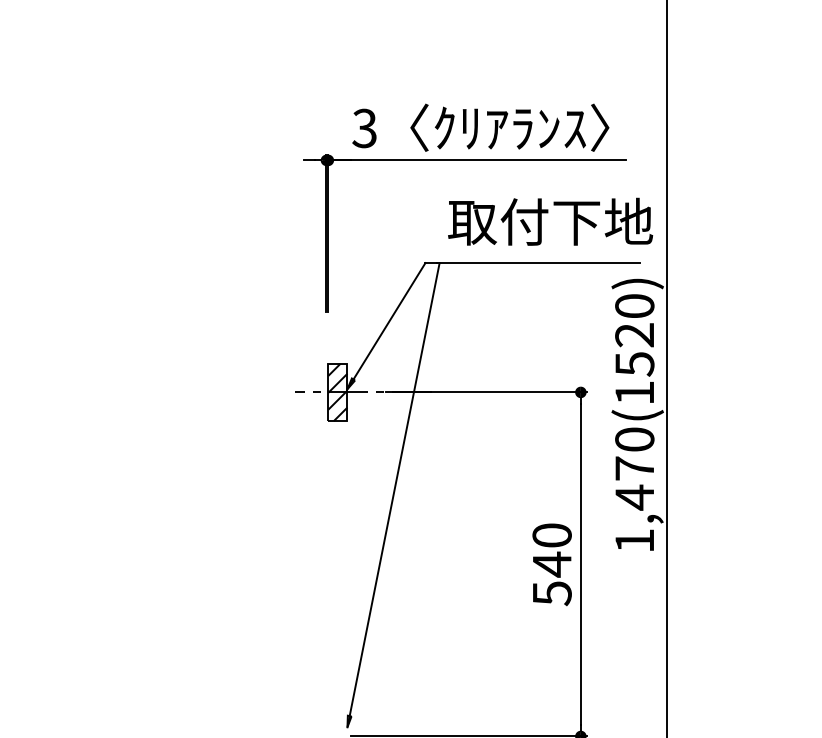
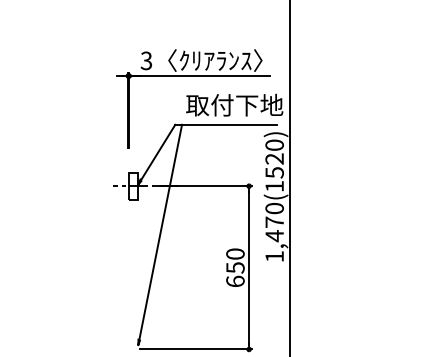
hatch: (337, 390) -> (133, 185), removed
text: (552, 578) -> (235, 274), 540 -> 650

